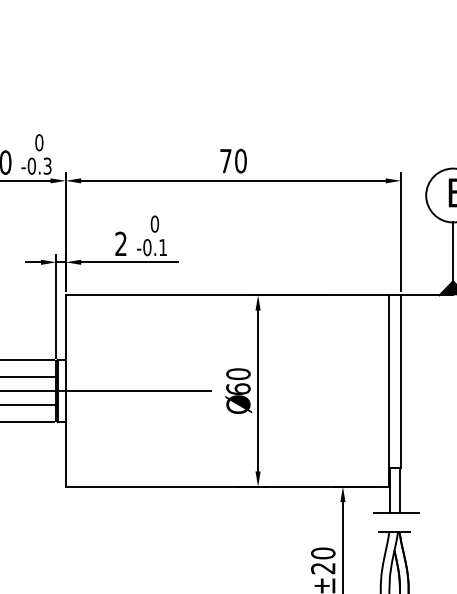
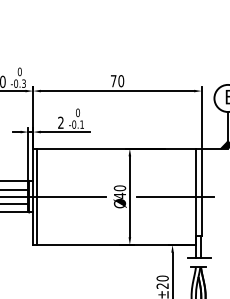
text: (237, 388) -> (119, 195), 60 -> 40
line: (72, 390) -> (36, 196), added
line: (348, 390) -> (175, 196), added

